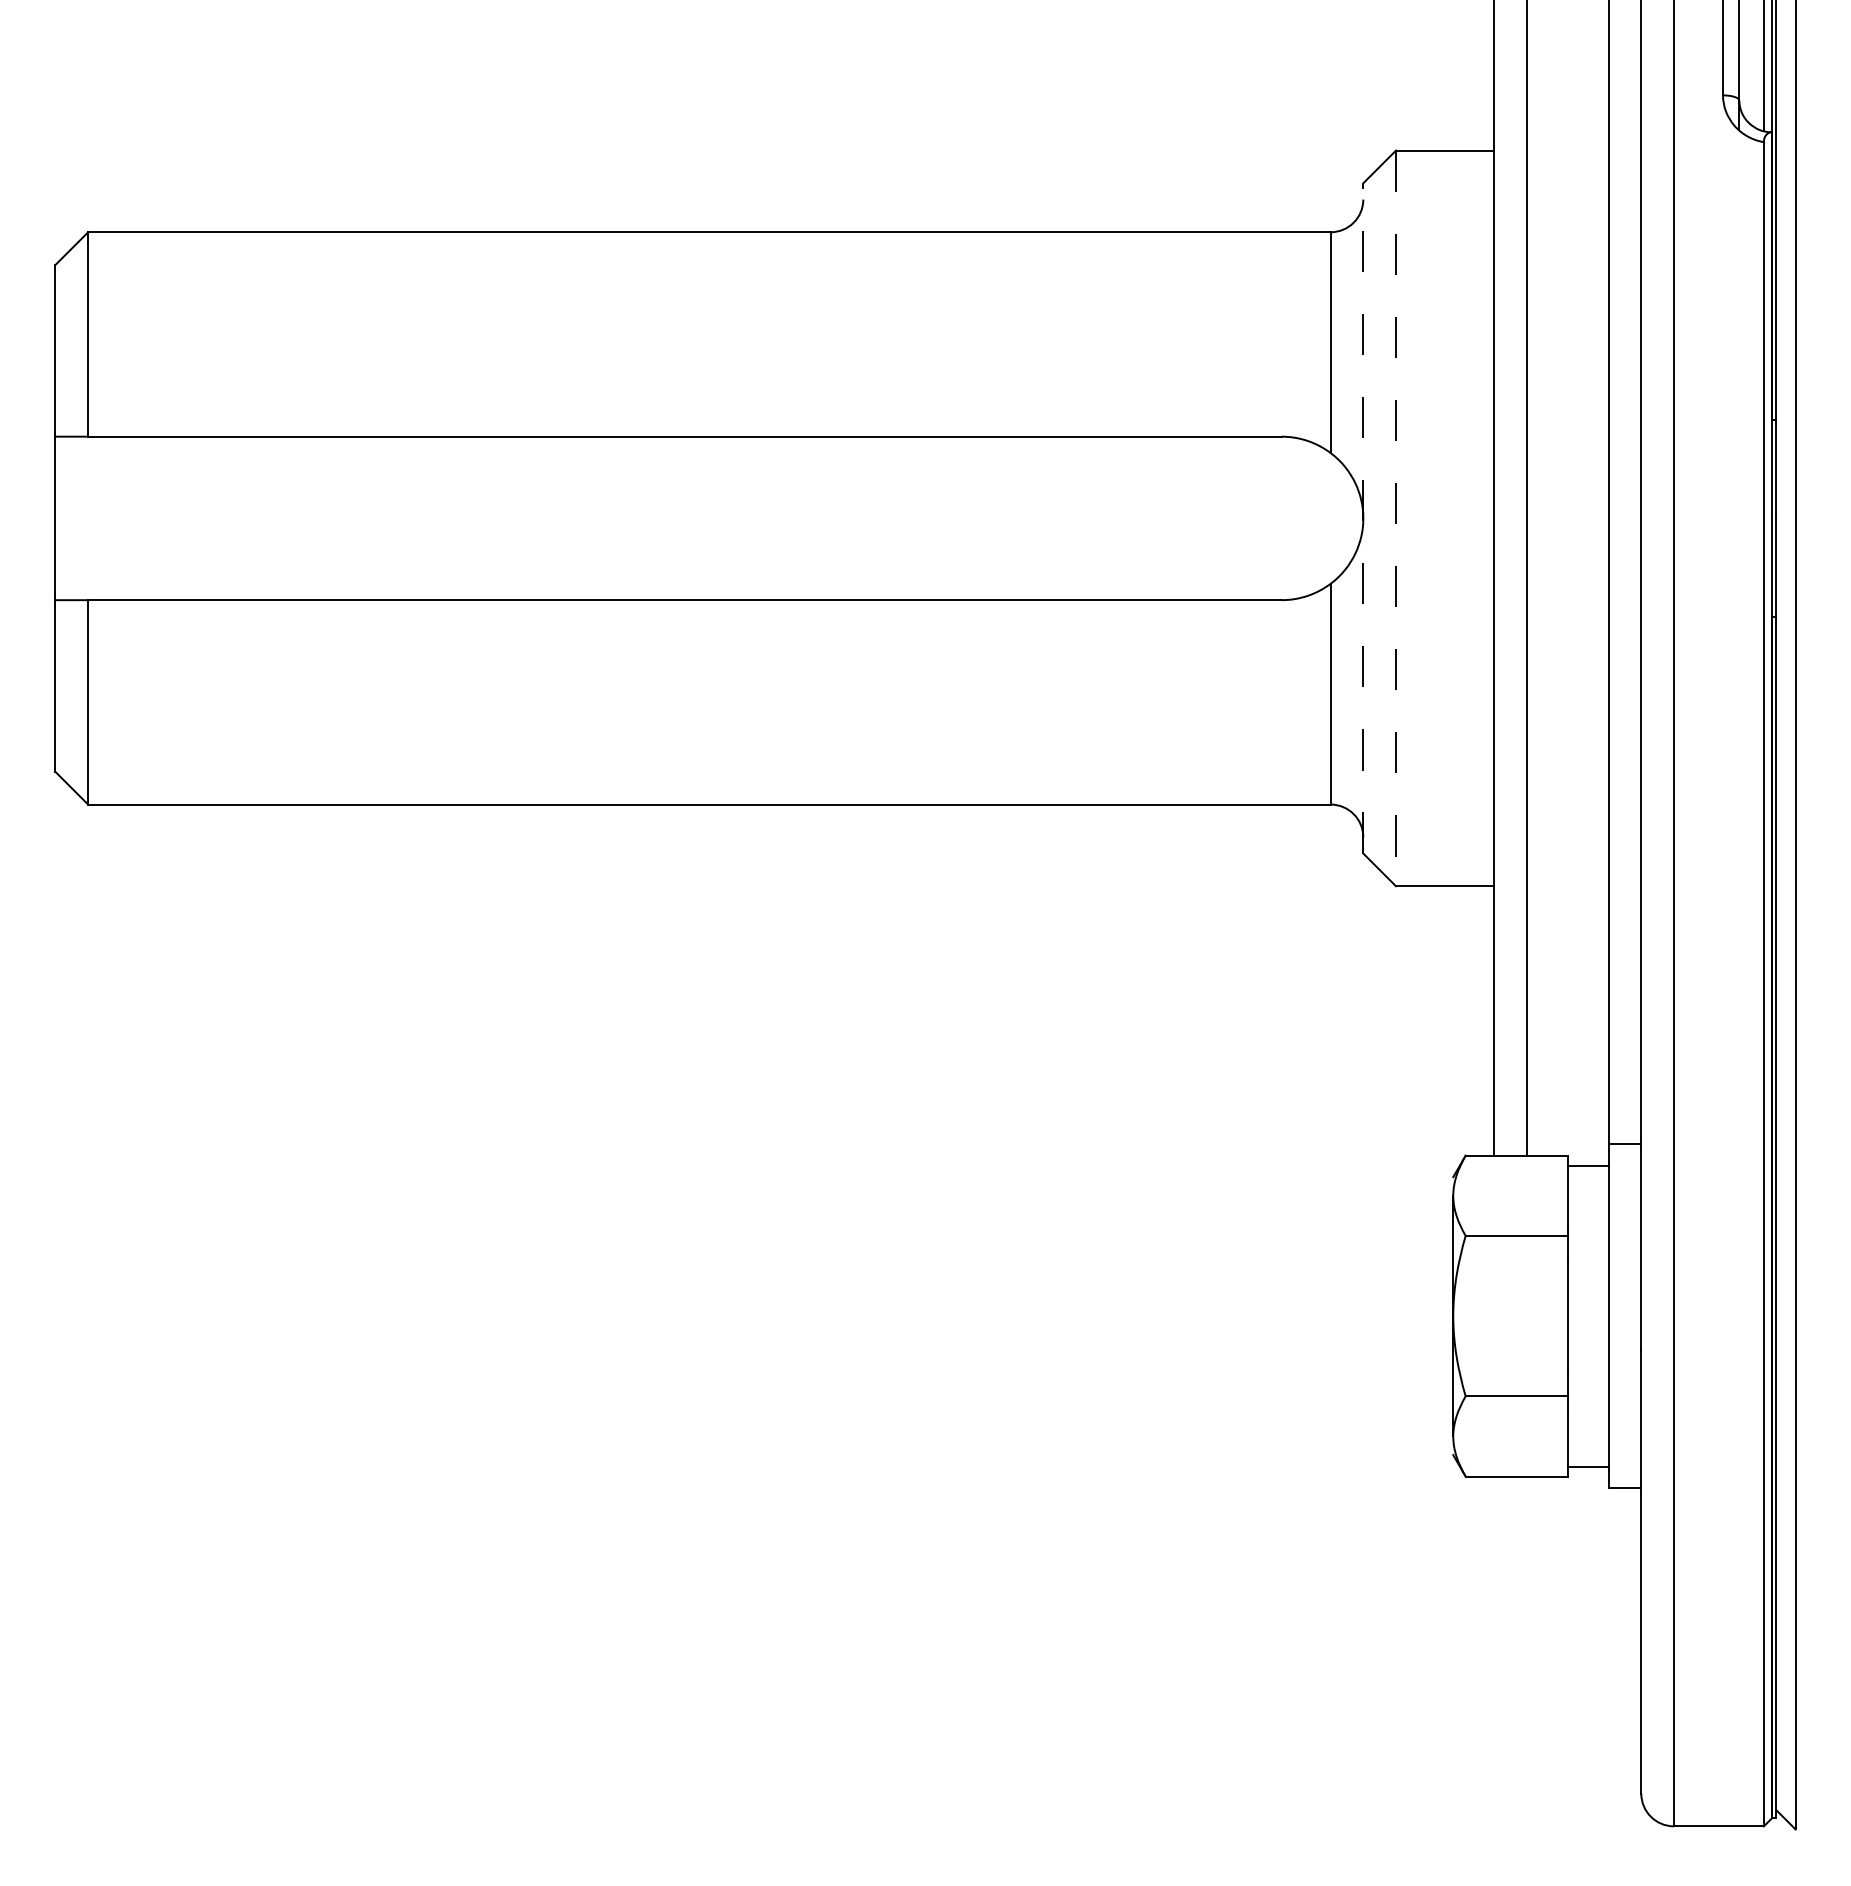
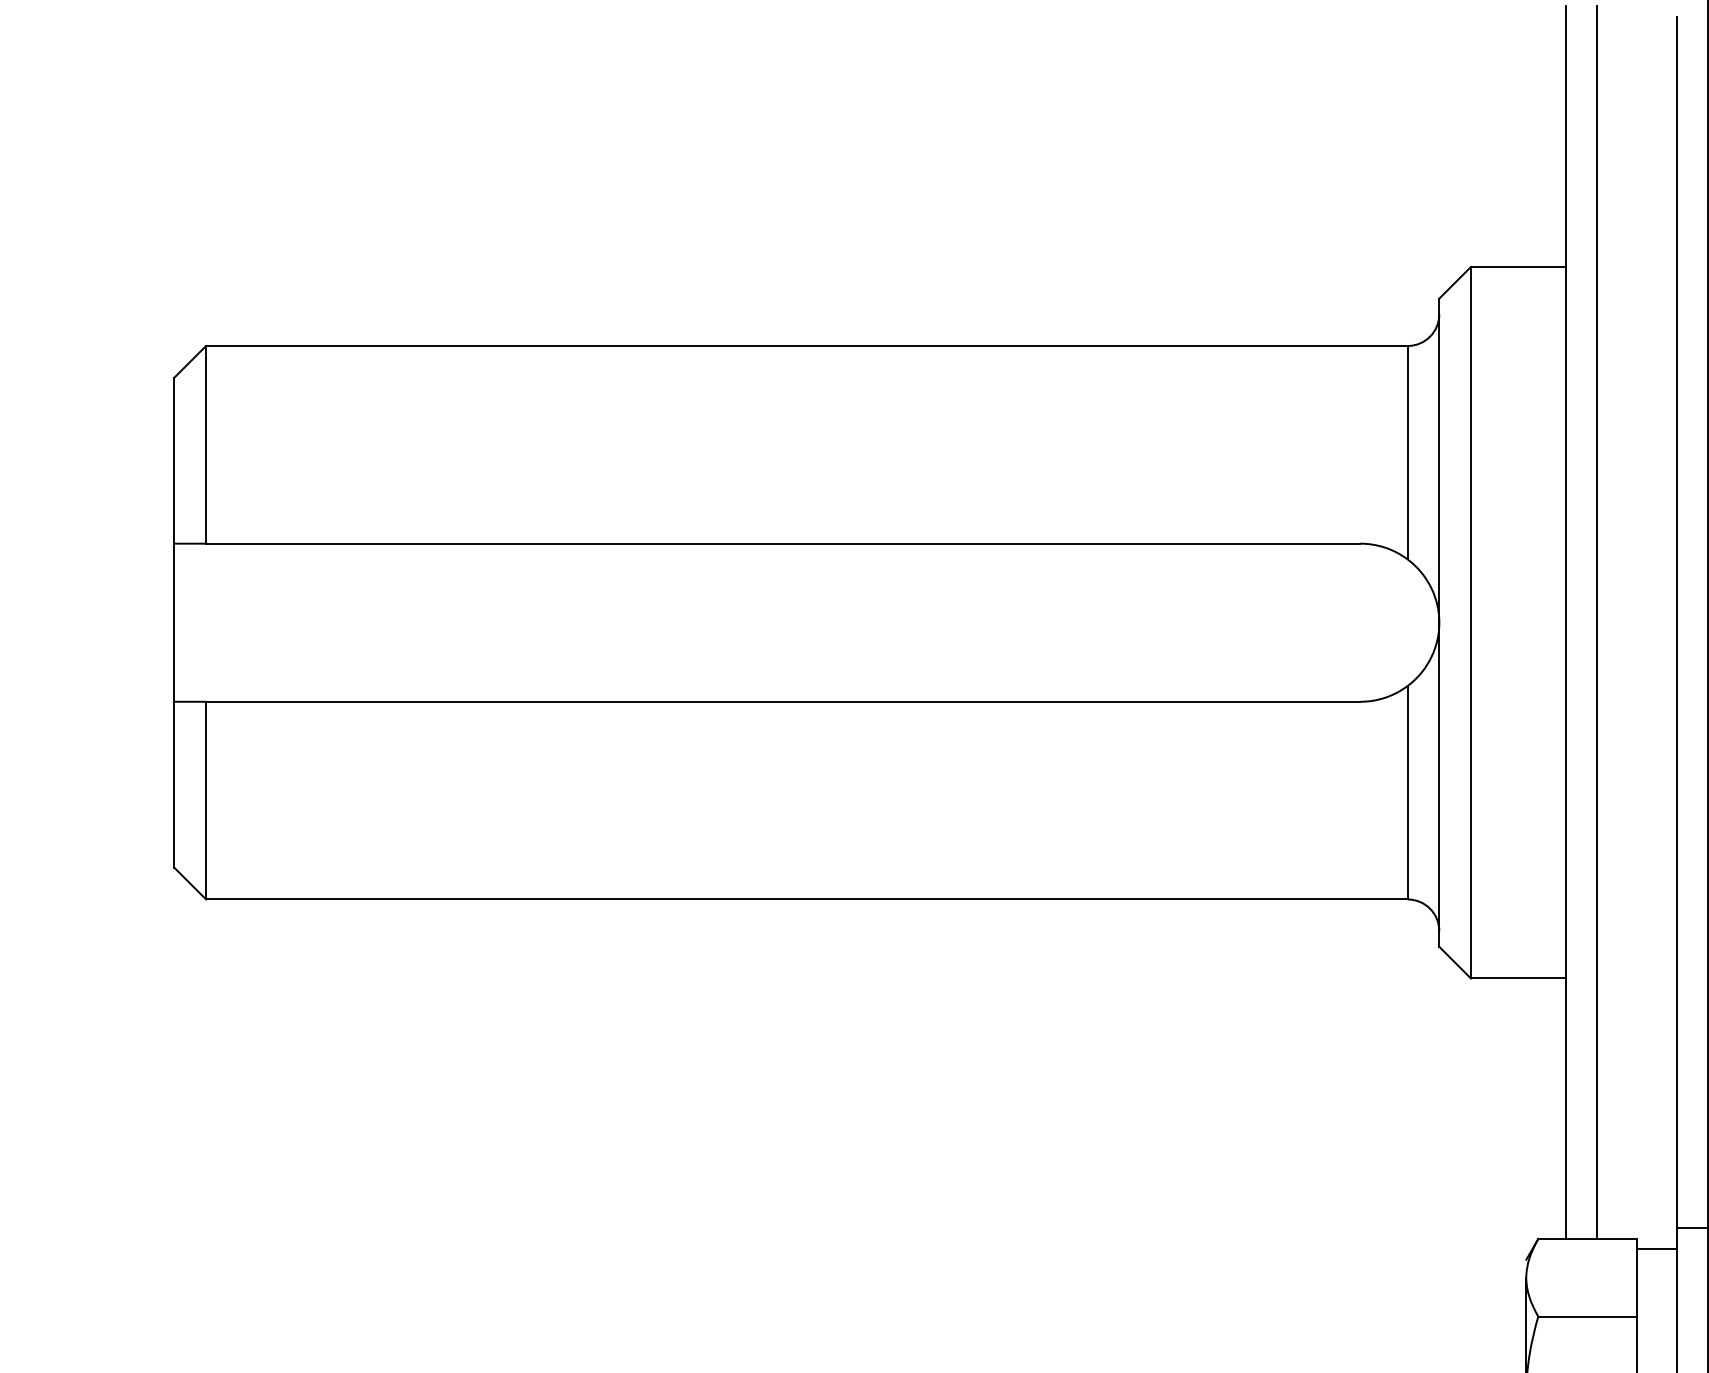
line: (1363, 517) -> (1439, 621), dashed -> solid
line: (1396, 518) -> (1471, 622), dashed -> solid

